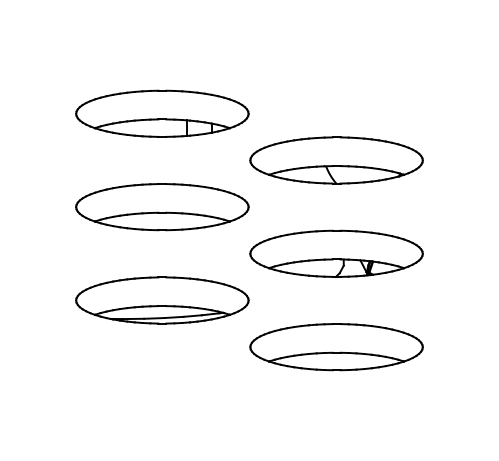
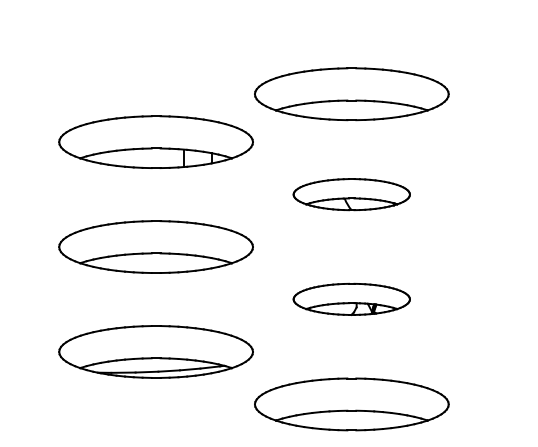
part: (336, 71) -> (351, 94), added
part: (336, 160) -> (351, 194), size x0.6
part: (336, 253) -> (351, 299), size x0.6

